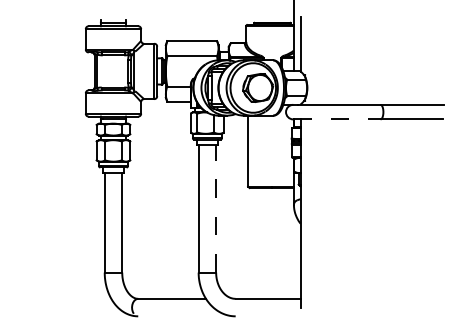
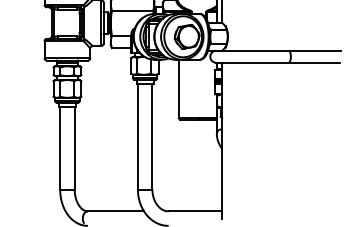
line: (336, 119) -> (252, 62), dashed -> solid
line: (216, 209) -> (152, 137), dashed -> solid

